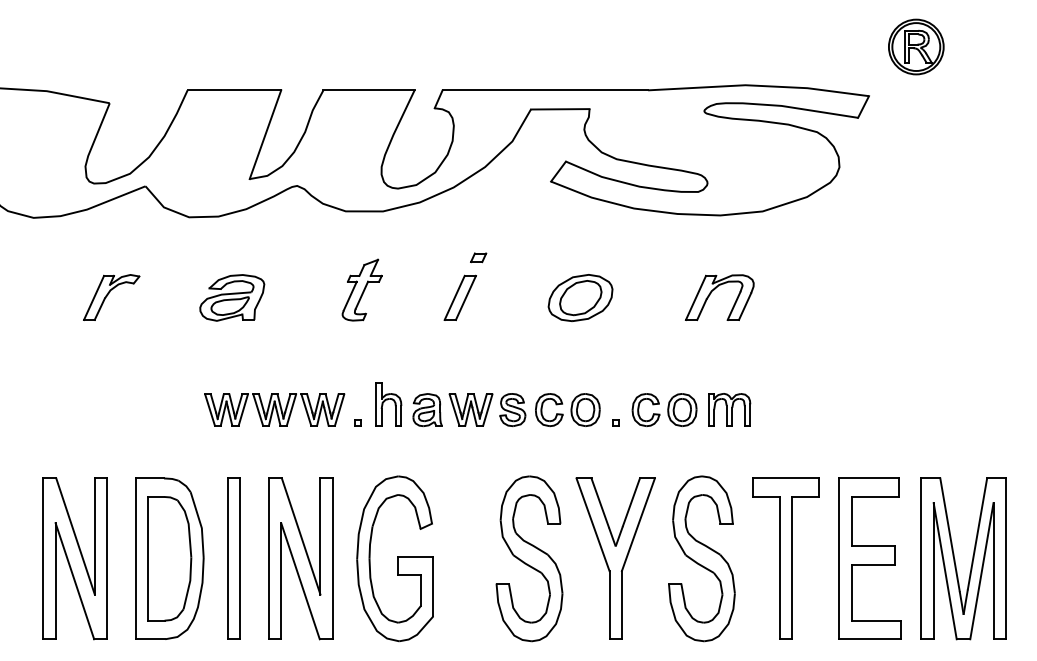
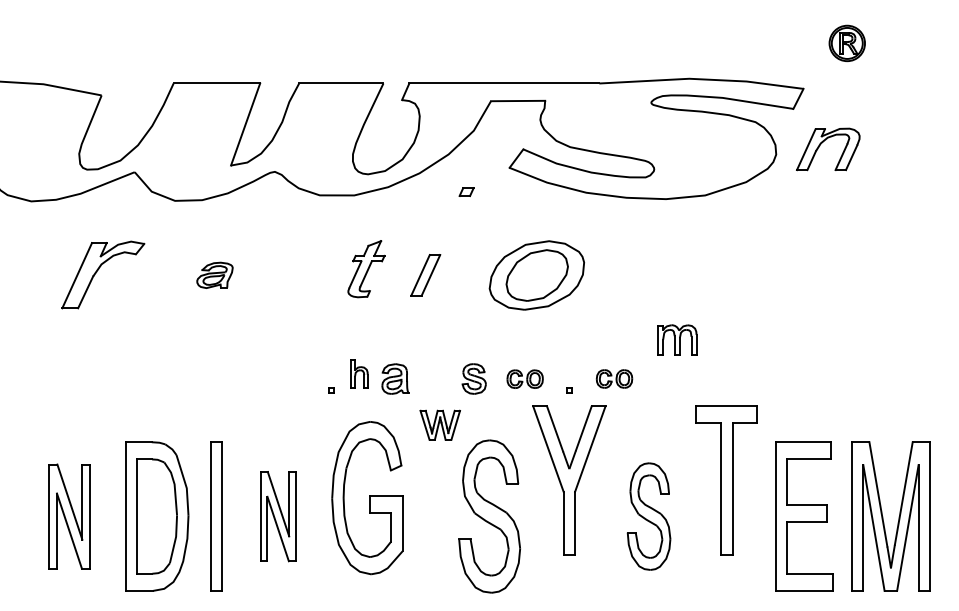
part: (916, 46) -> (847, 42), size x0.7
part: (478, 257) -> (466, 191), moved
part: (361, 289) -> (365, 268), moved
part: (714, 290) -> (823, 142), moved
part: (111, 297) -> (103, 274), size x1.6
part: (232, 297) -> (215, 274), size x0.6
part: (580, 297) -> (536, 274), size x1.6
part: (388, 404) -> (359, 373), size x0.7
part: (274, 409) -> (253, 378), removed
part: (470, 409) -> (439, 424), moved
part: (664, 409) -> (614, 378), size x0.6
part: (729, 409) -> (677, 339), moved
part: (567, 410) -> (524, 379), size x0.6
part: (74, 558) -> (69, 516), size x0.7
part: (300, 558) -> (277, 516), size x0.6
part: (394, 558) -> (366, 497), moved
part: (615, 558) -> (569, 480), moved
part: (701, 558) -> (648, 516), size x0.7
part: (785, 558) -> (726, 480), moved

